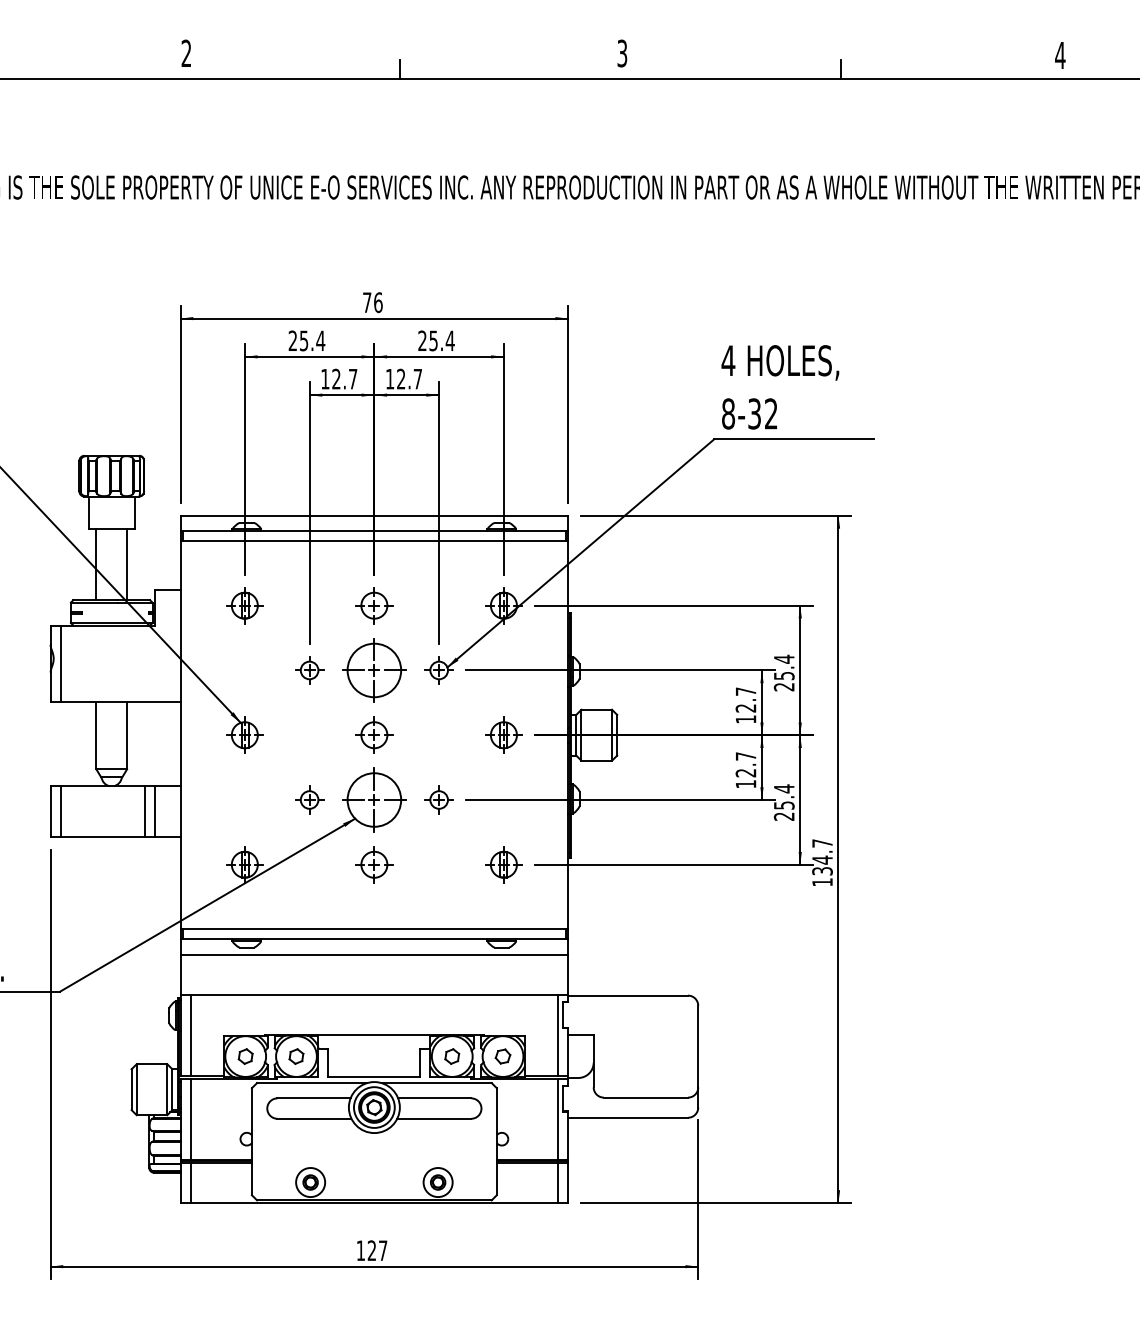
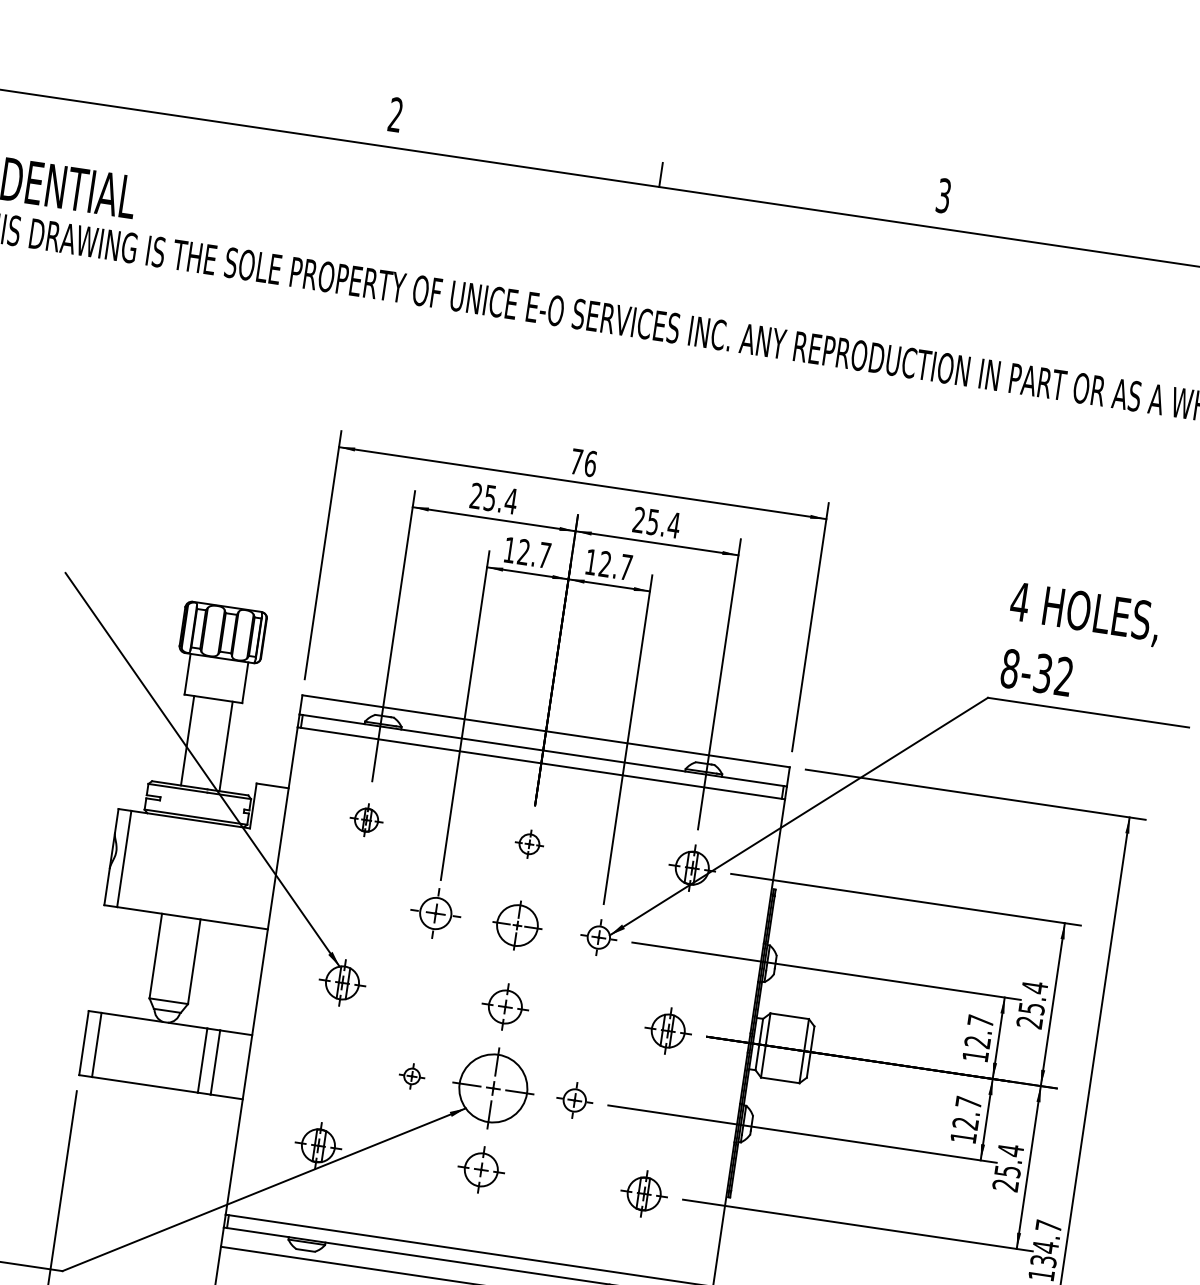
part: (244, 605) -> (366, 819), size x0.7
part: (374, 605) -> (529, 843), size x0.6
part: (309, 670) -> (435, 913), size x1.4
part: (374, 670) -> (517, 925), size x0.6
part: (309, 799) -> (411, 1075), size x0.7

